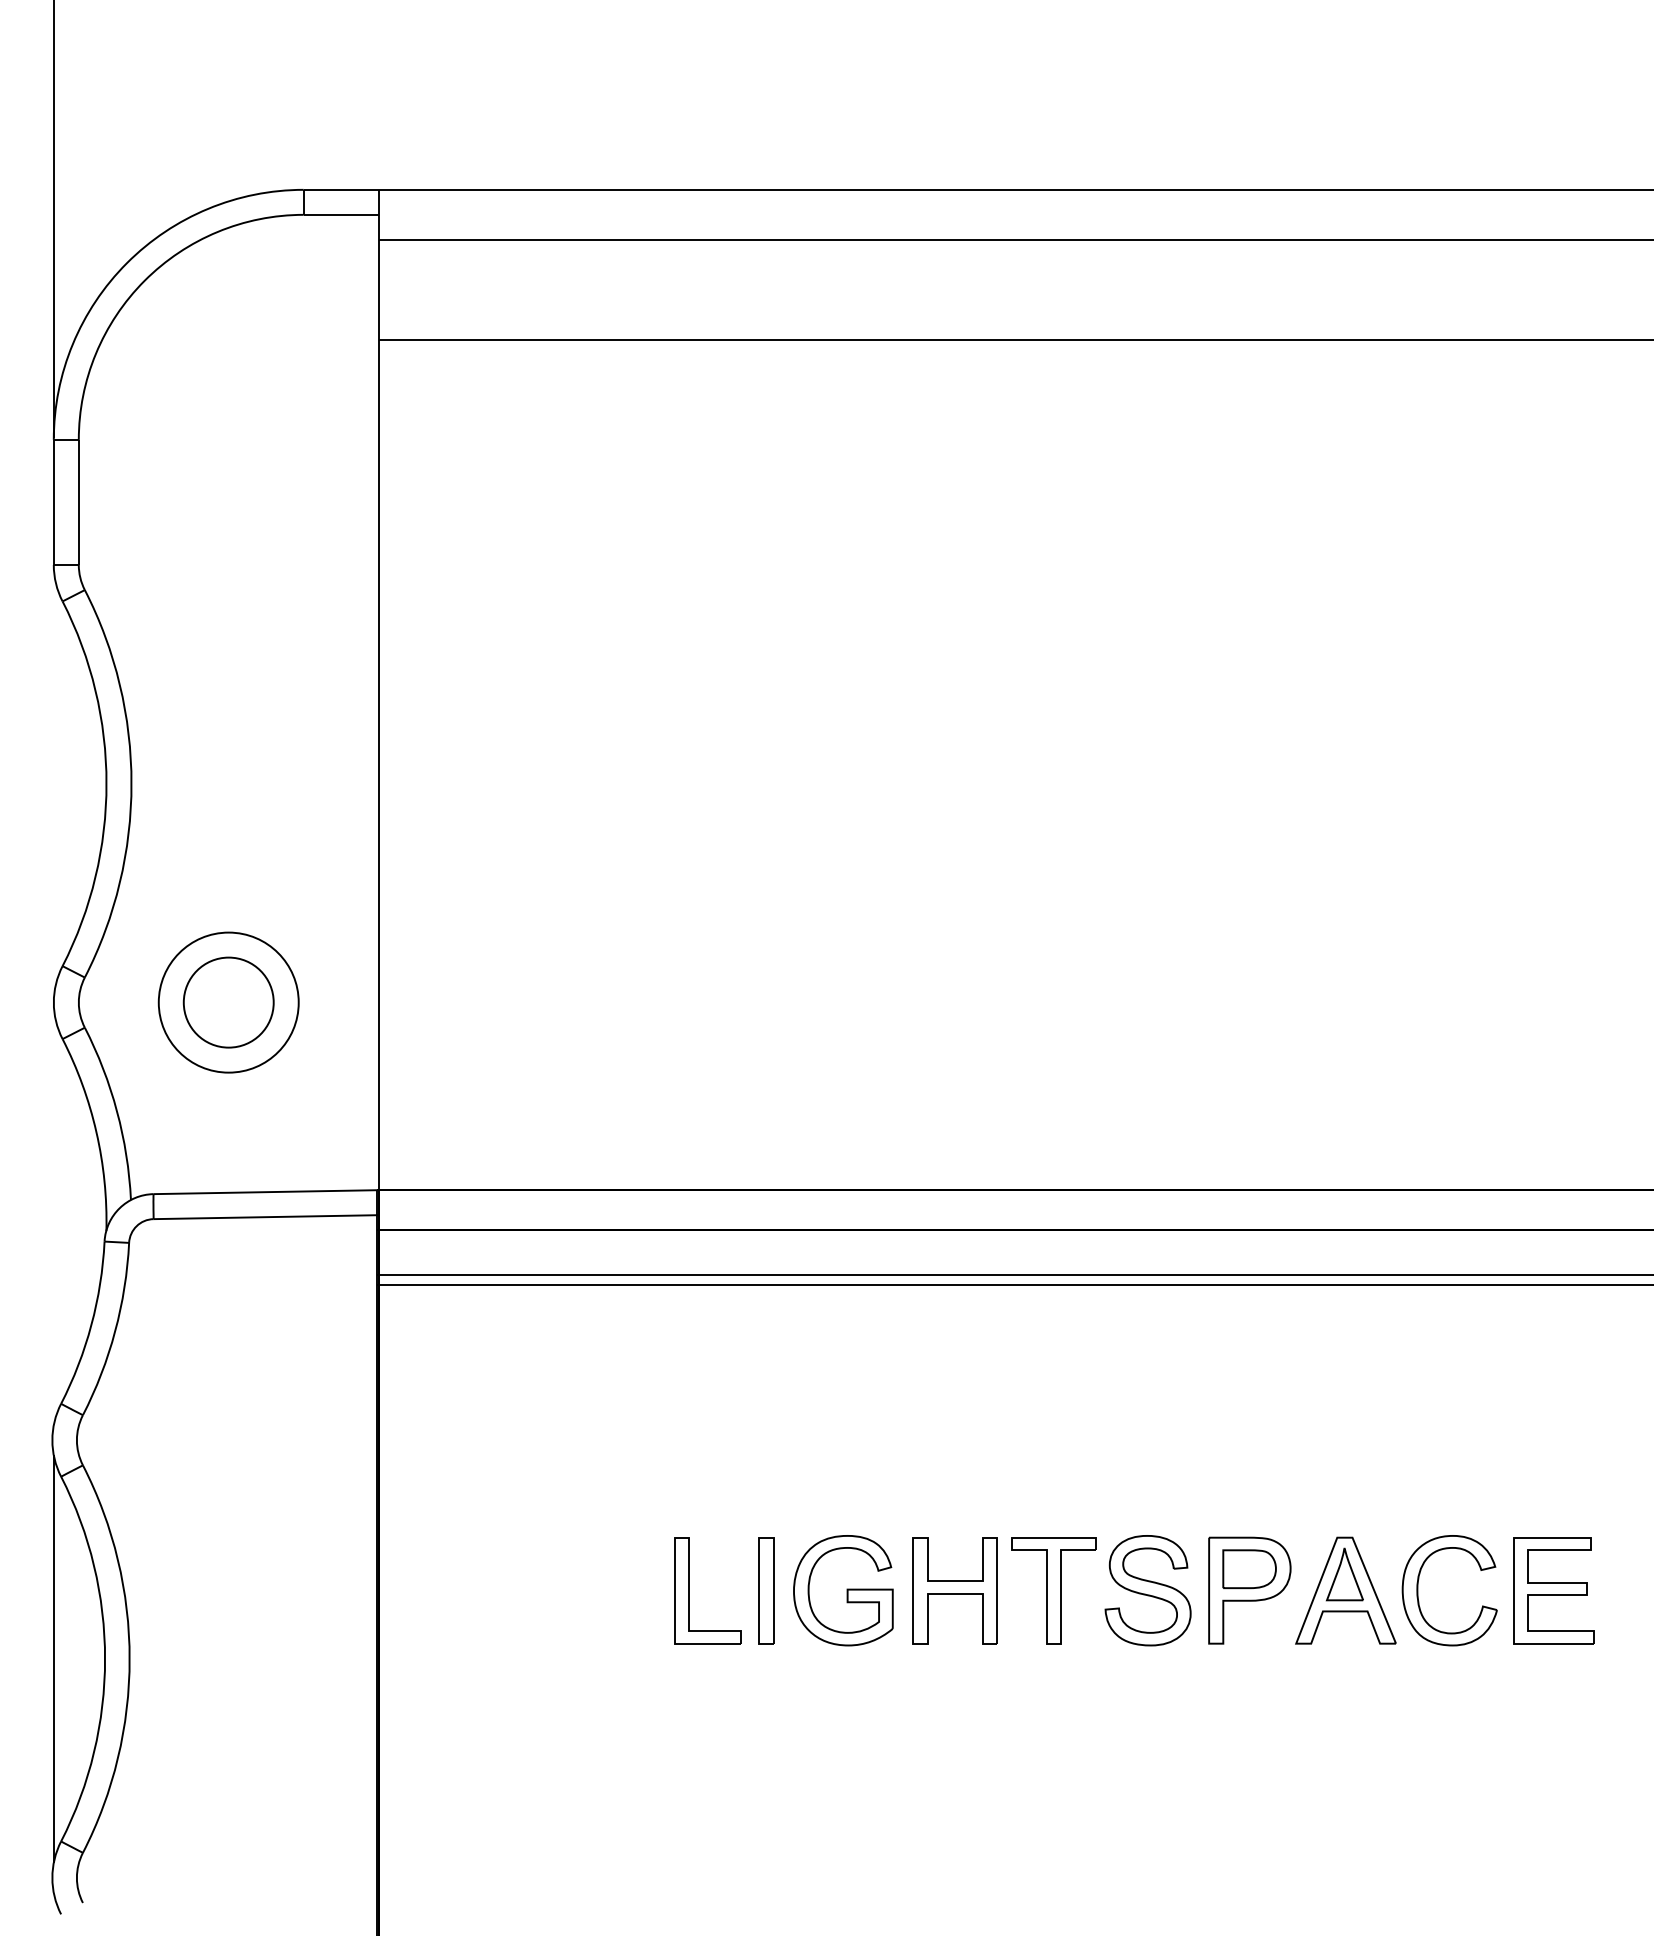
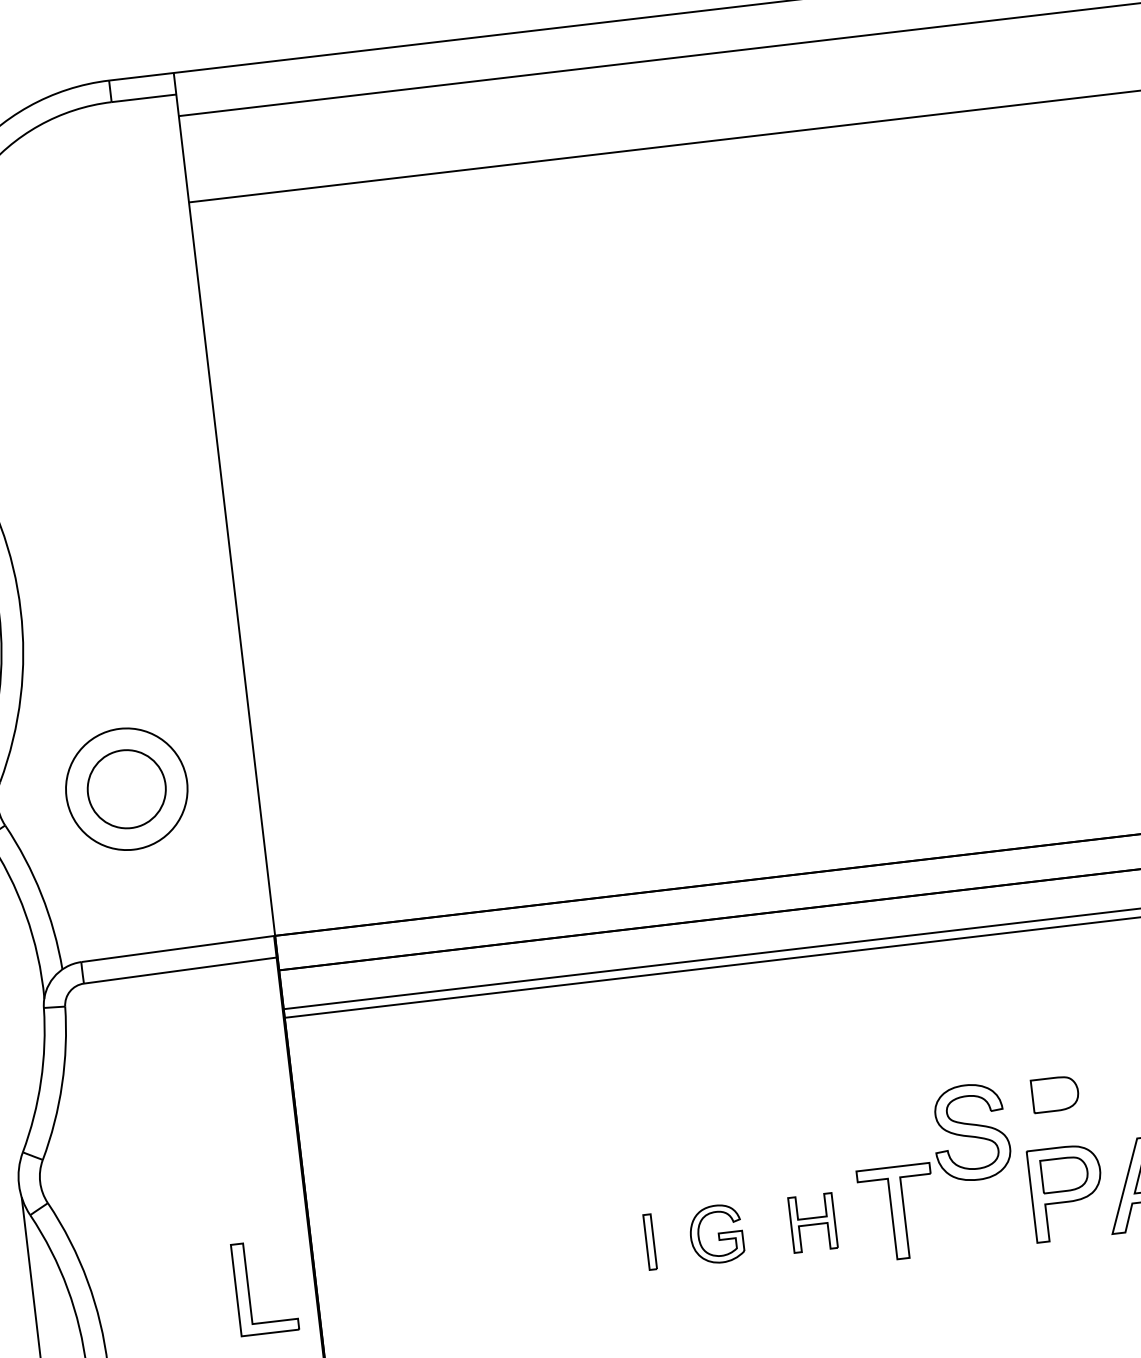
part: (1249, 1476) -> (1055, 1094), added
part: (689, 1590) -> (249, 1288), moved
part: (766, 1590) -> (650, 1241), size x0.6
part: (843, 1590) -> (716, 1234), size x0.6
part: (954, 1590) -> (812, 1222), size x0.6
part: (1147, 1590) -> (970, 1132), moved

